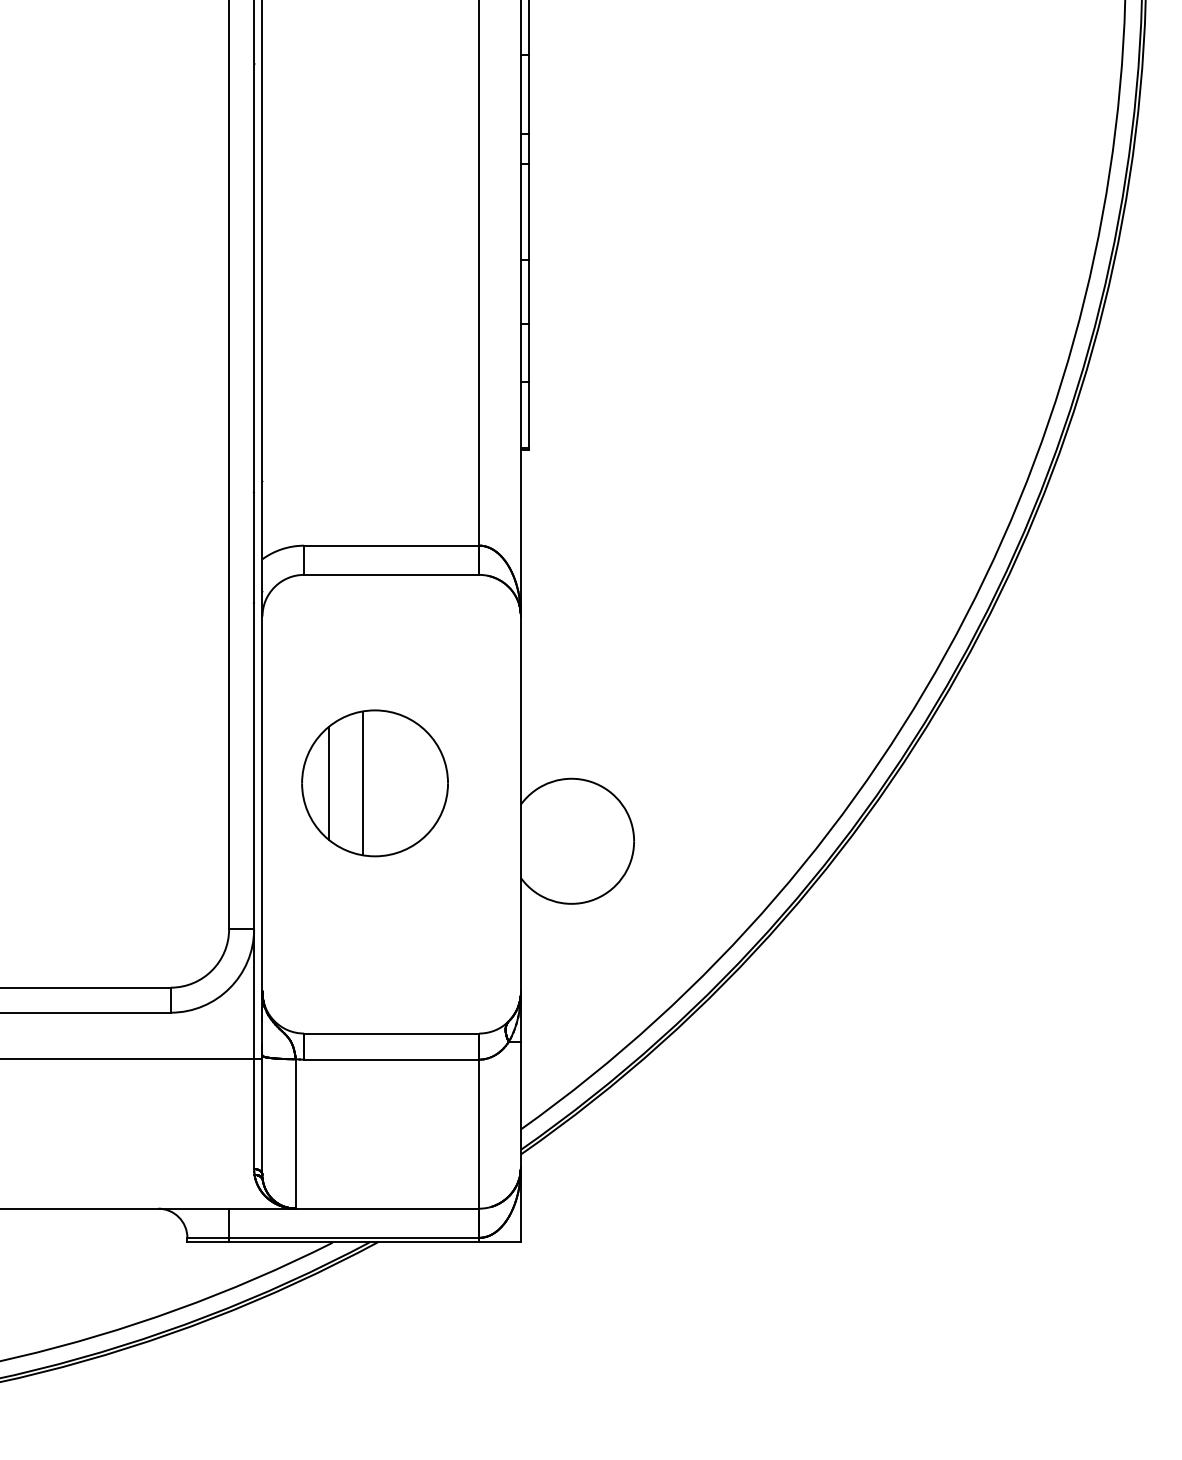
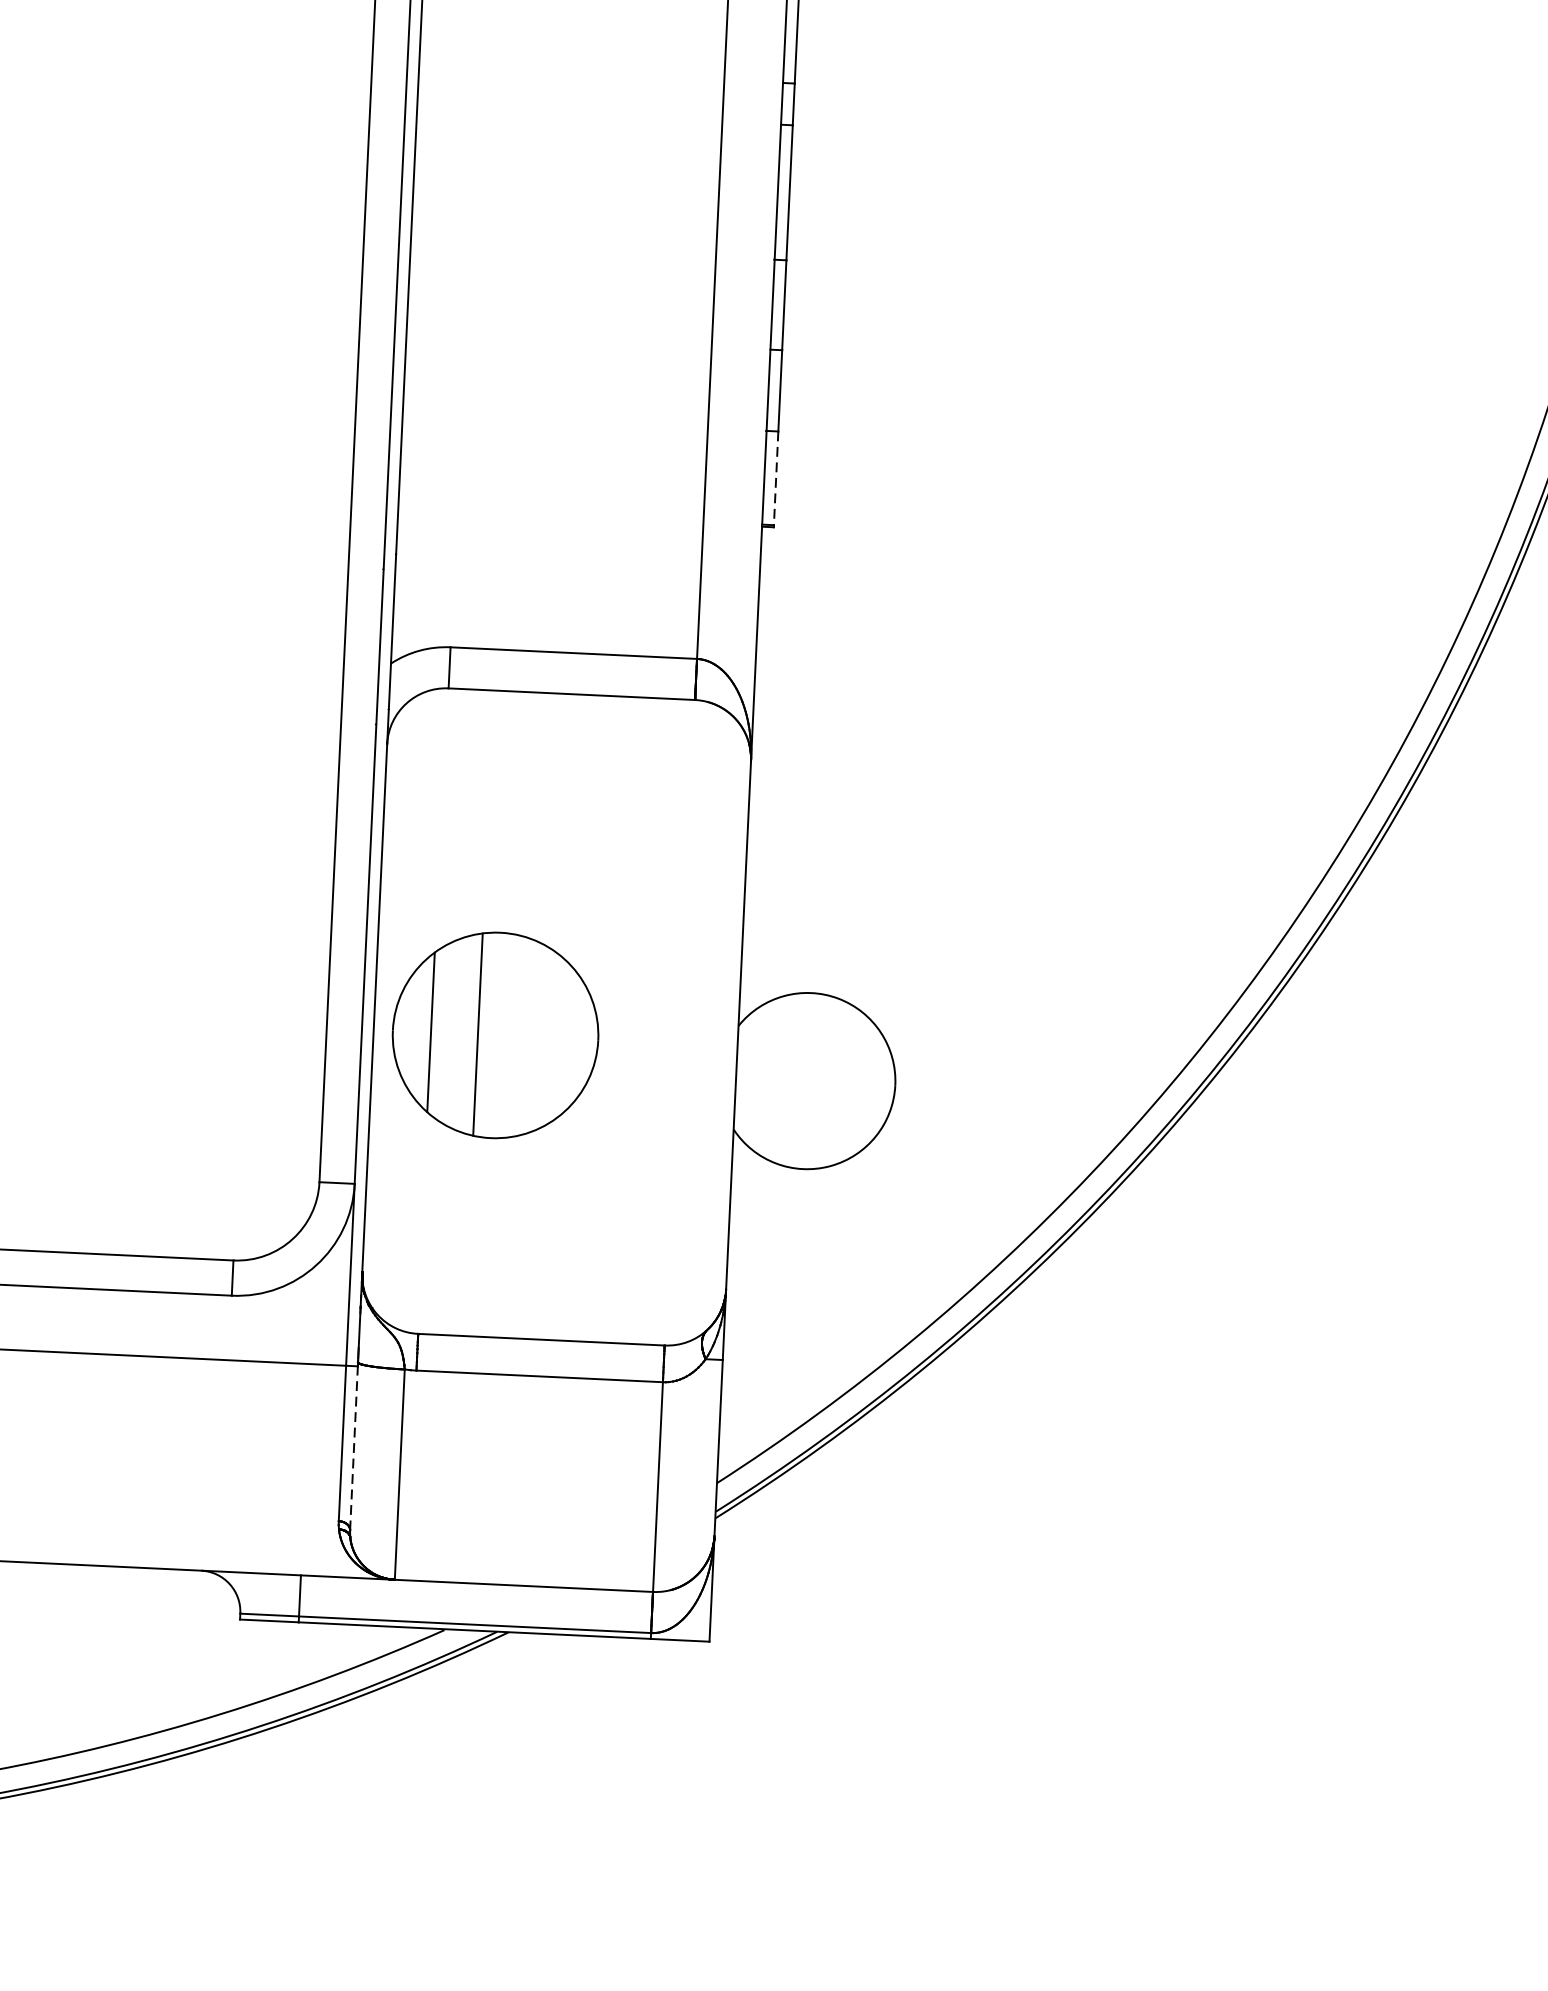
line: (529, 415) -> (776, 479), solid -> dashed
part: (374, 783) -> (494, 1035), moved
line: (262, 1115) -> (354, 1446), solid -> dashed

